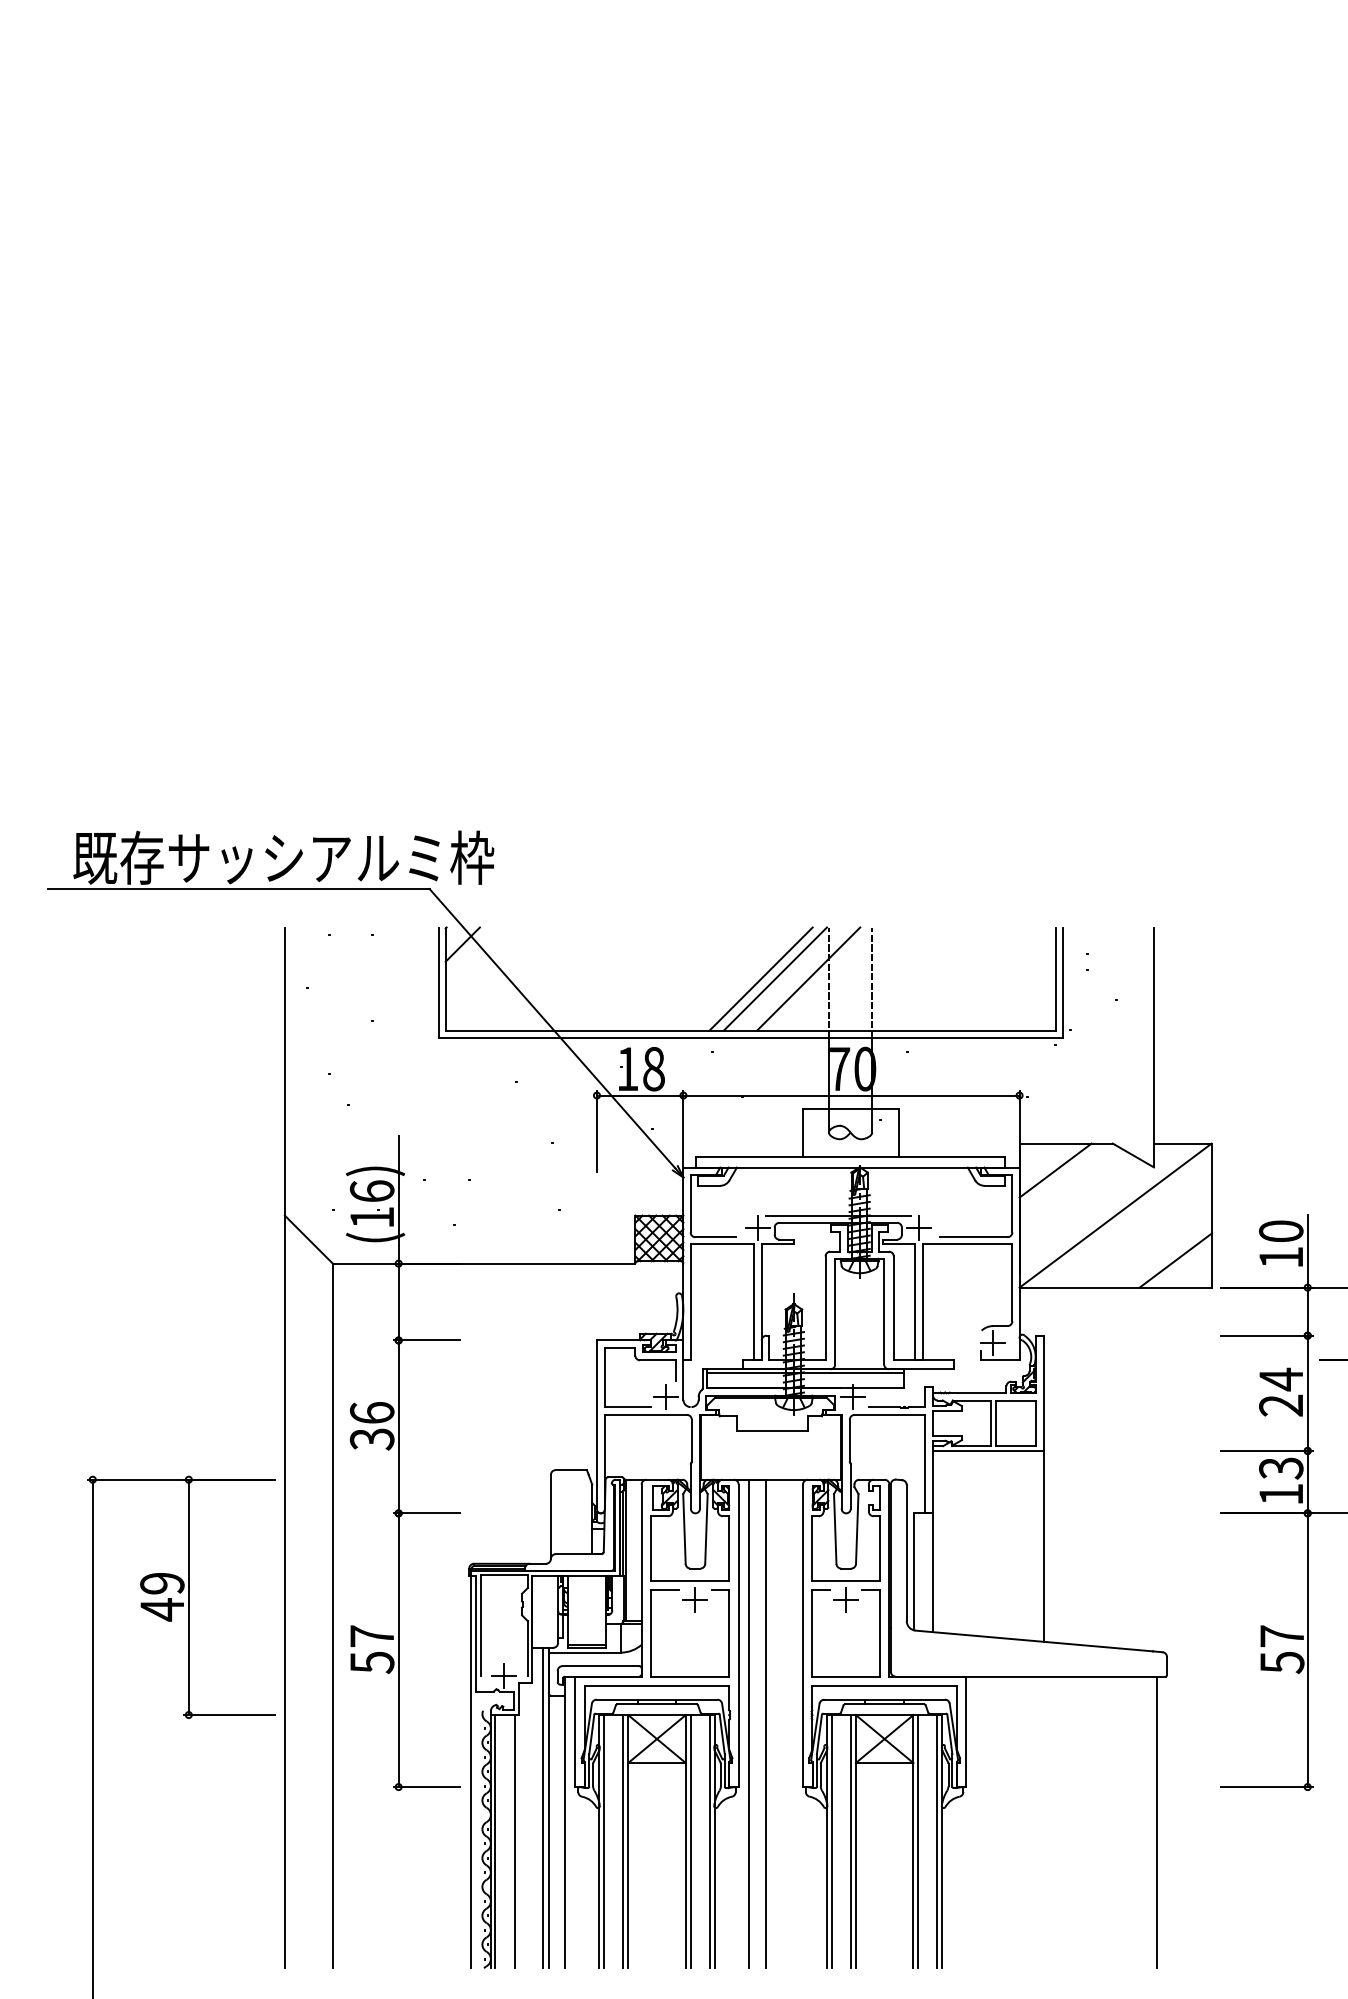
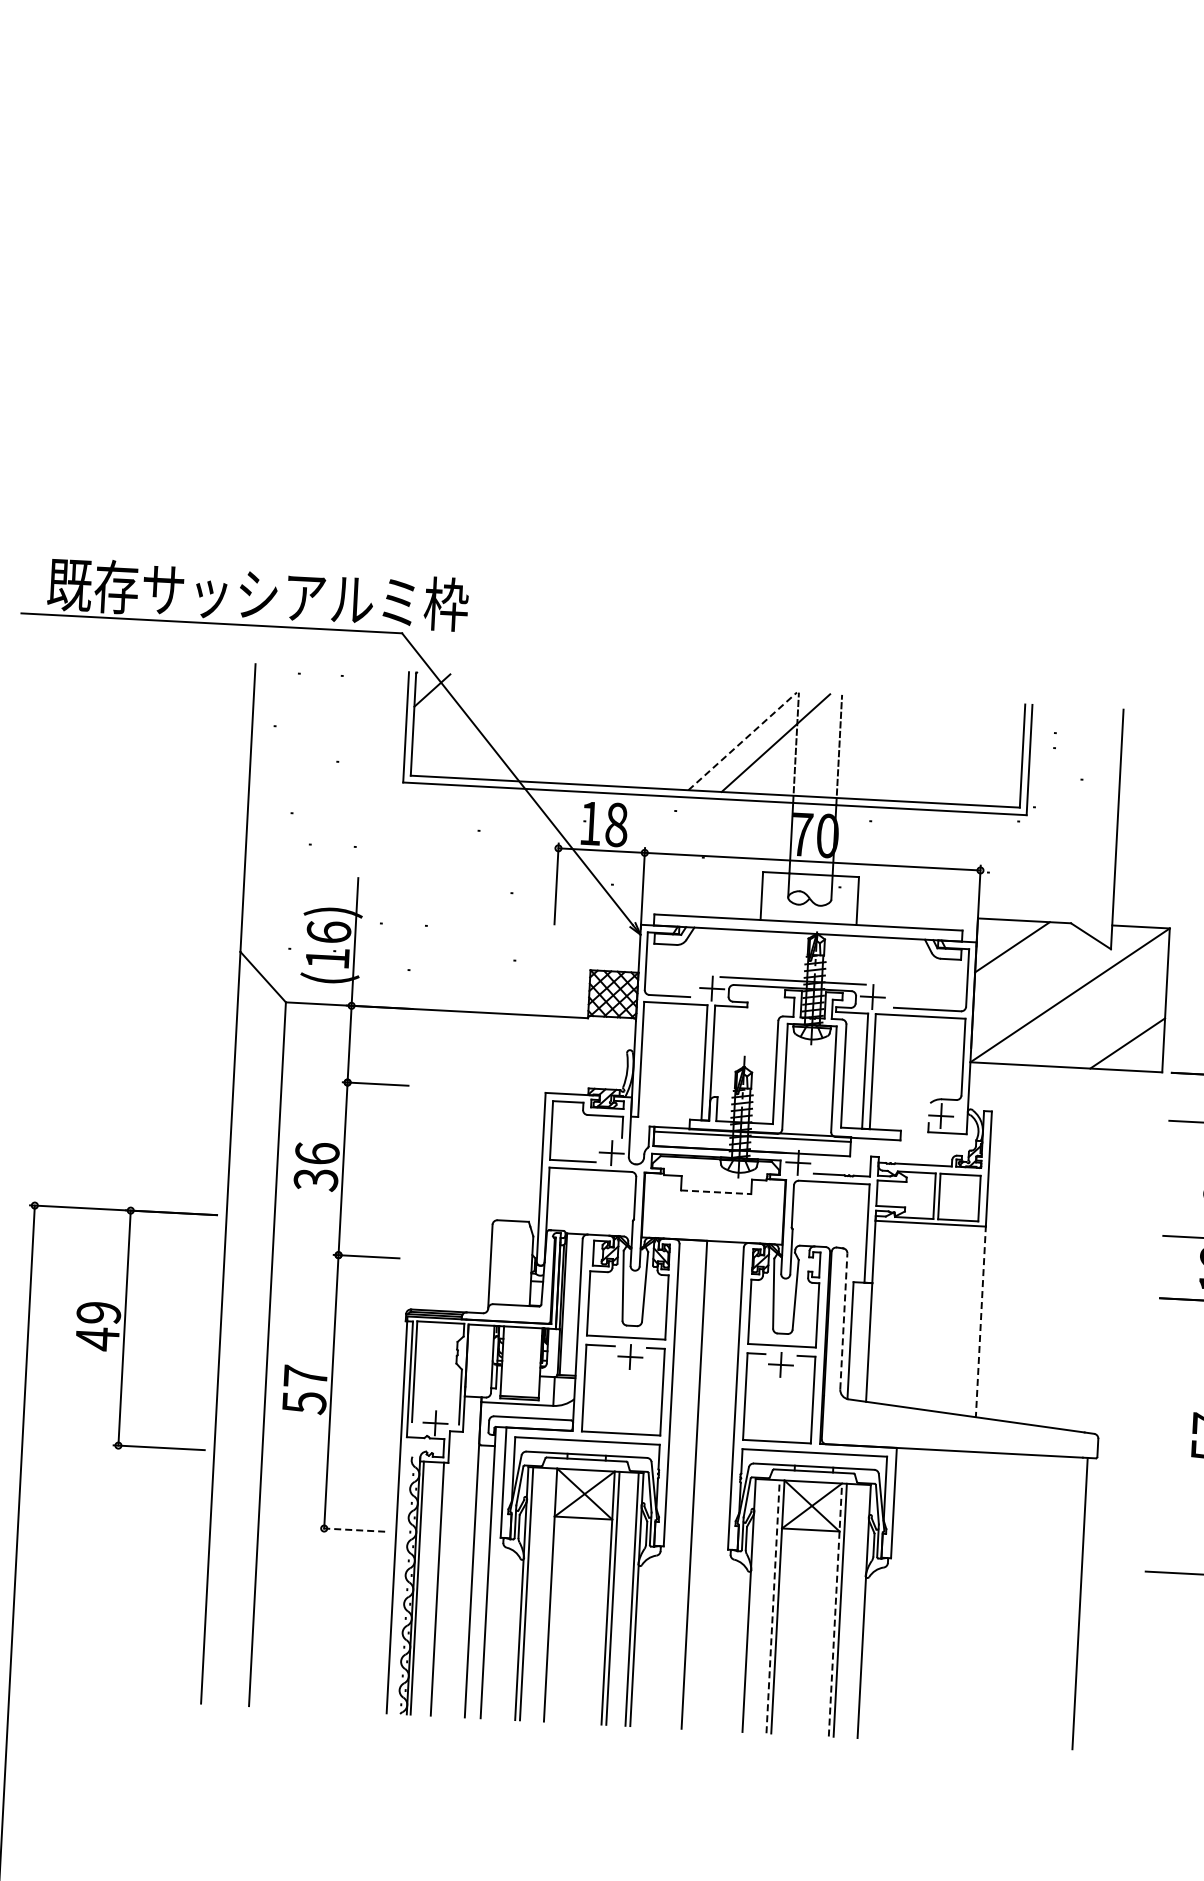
line: (760, 978) -> (727, 739), removed
line: (775, 978) -> (742, 740), solid -> dashed
line: (772, 1430) -> (716, 1192), solid -> dashed
line: (1043, 1546) -> (980, 1322), solid -> dashed
line: (906, 1552) -> (843, 1320), solid -> dashed
line: (749, 1723) -> (677, 1483), removed
line: (426, 1787) -> (352, 1530), solid -> dashed
line: (543, 1807) -> (467, 1556), removed
line: (623, 1841) -> (545, 1594), removed
line: (831, 1841) -> (753, 1605), removed
line: (851, 1841) -> (773, 1606), solid -> dashed
line: (913, 1841) -> (835, 1609), solid -> dashed
line: (937, 1841) -> (859, 1611), removed

